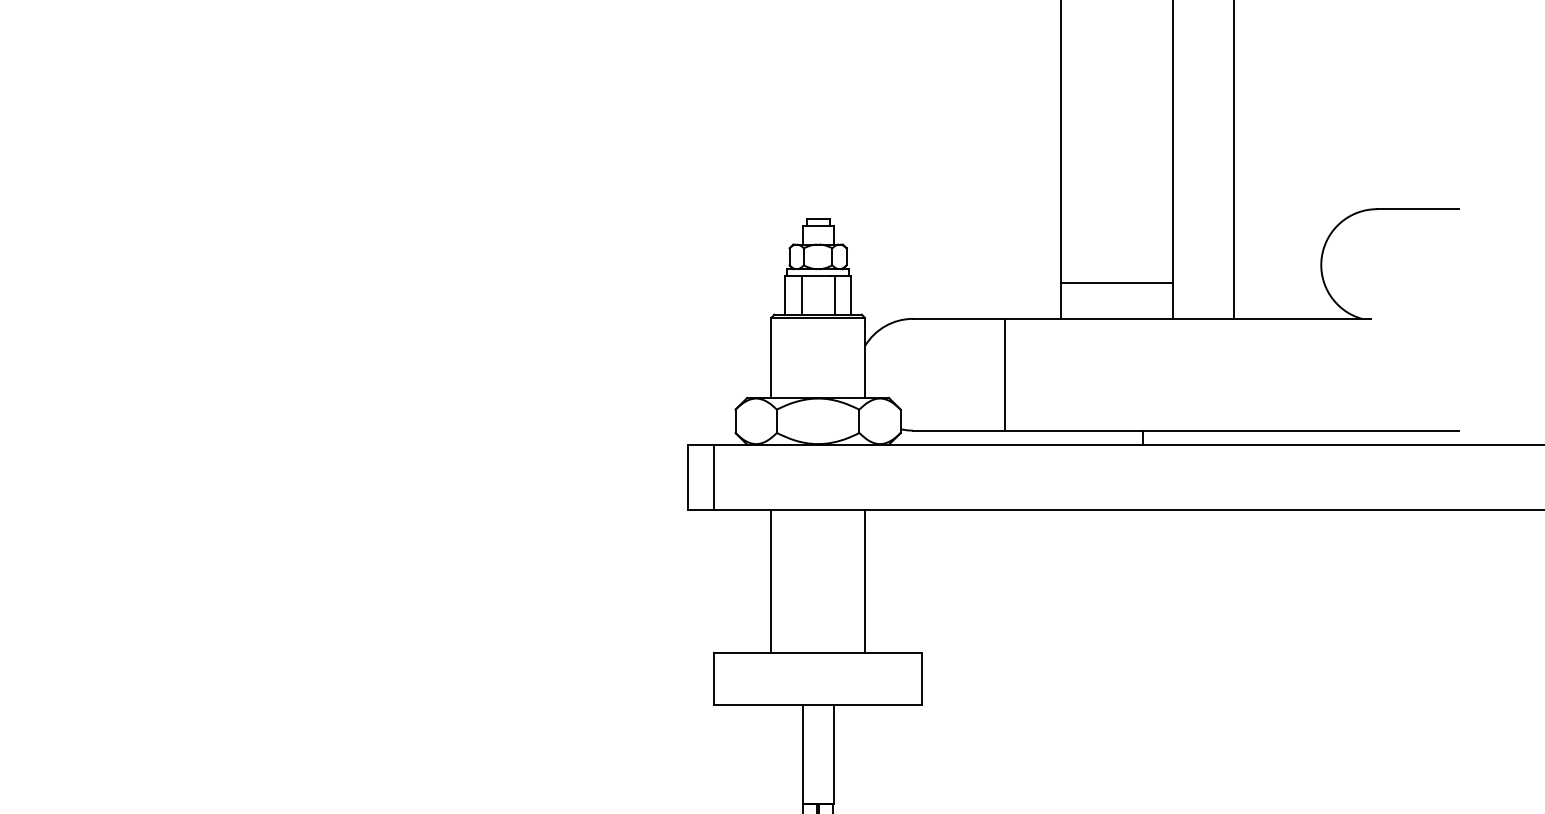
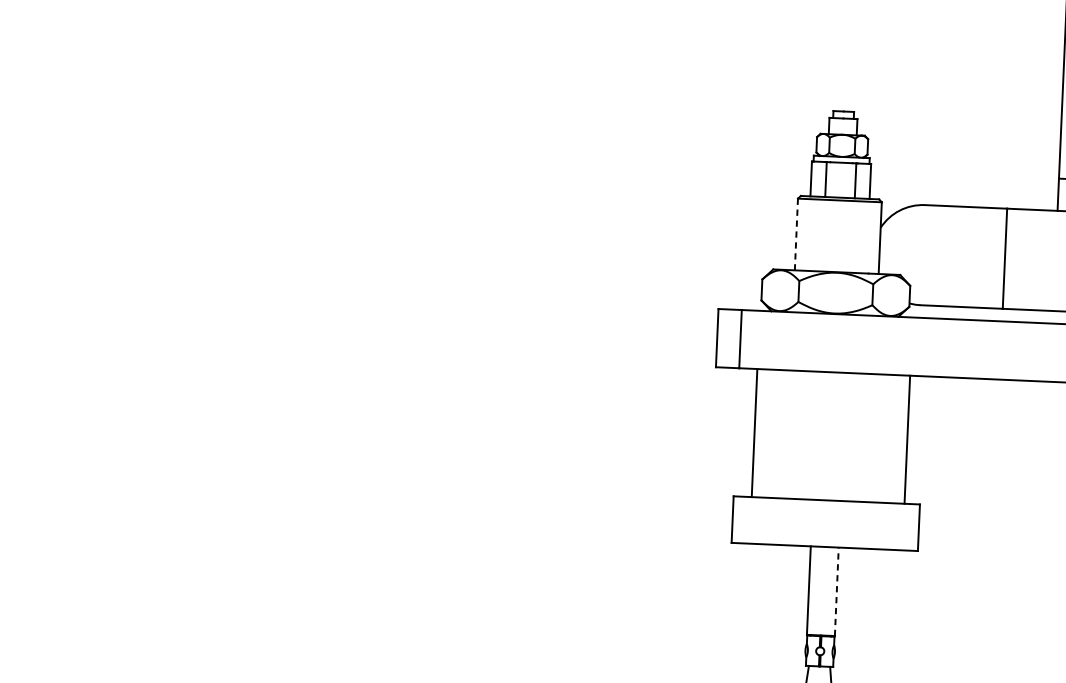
line: (771, 358) -> (796, 235), solid -> dashed
line: (771, 580) -> (754, 432), moved
line: (864, 580) -> (906, 439), moved
line: (833, 753) -> (836, 591), solid -> dashed

